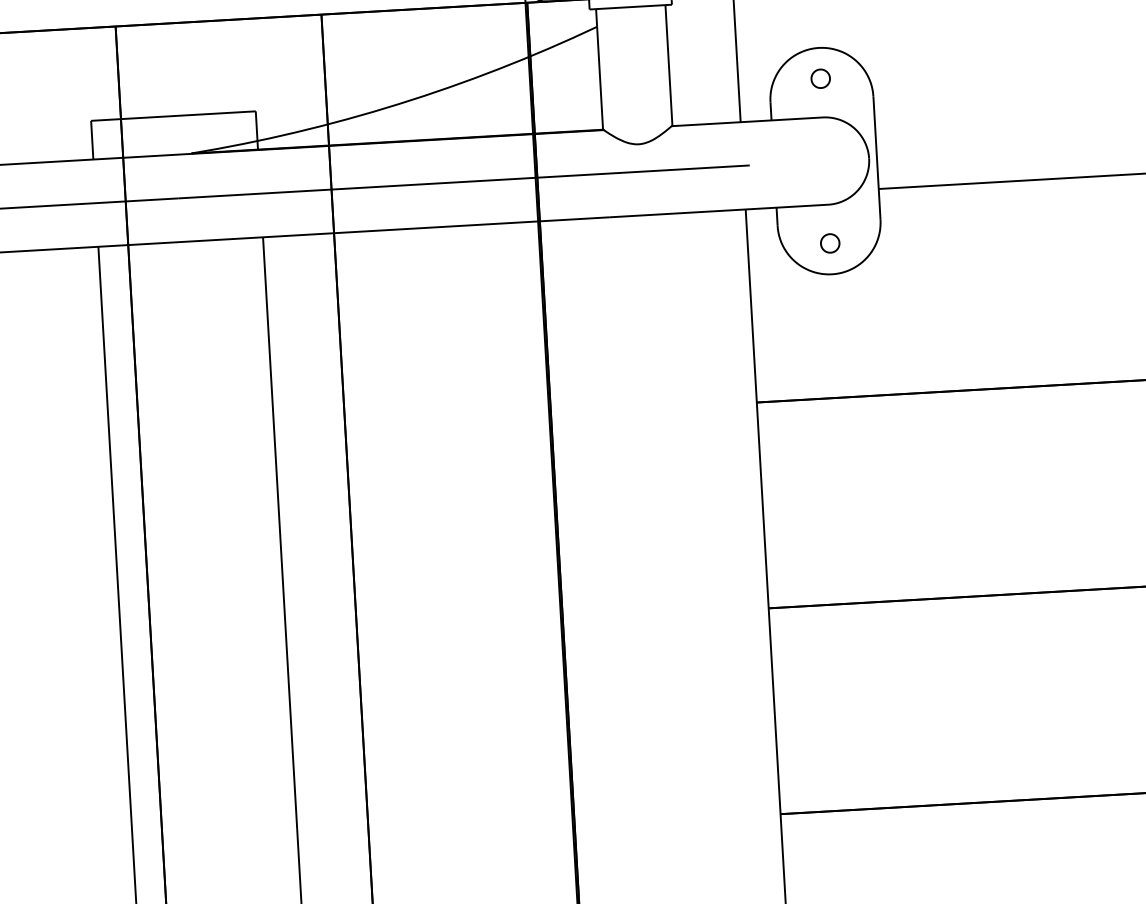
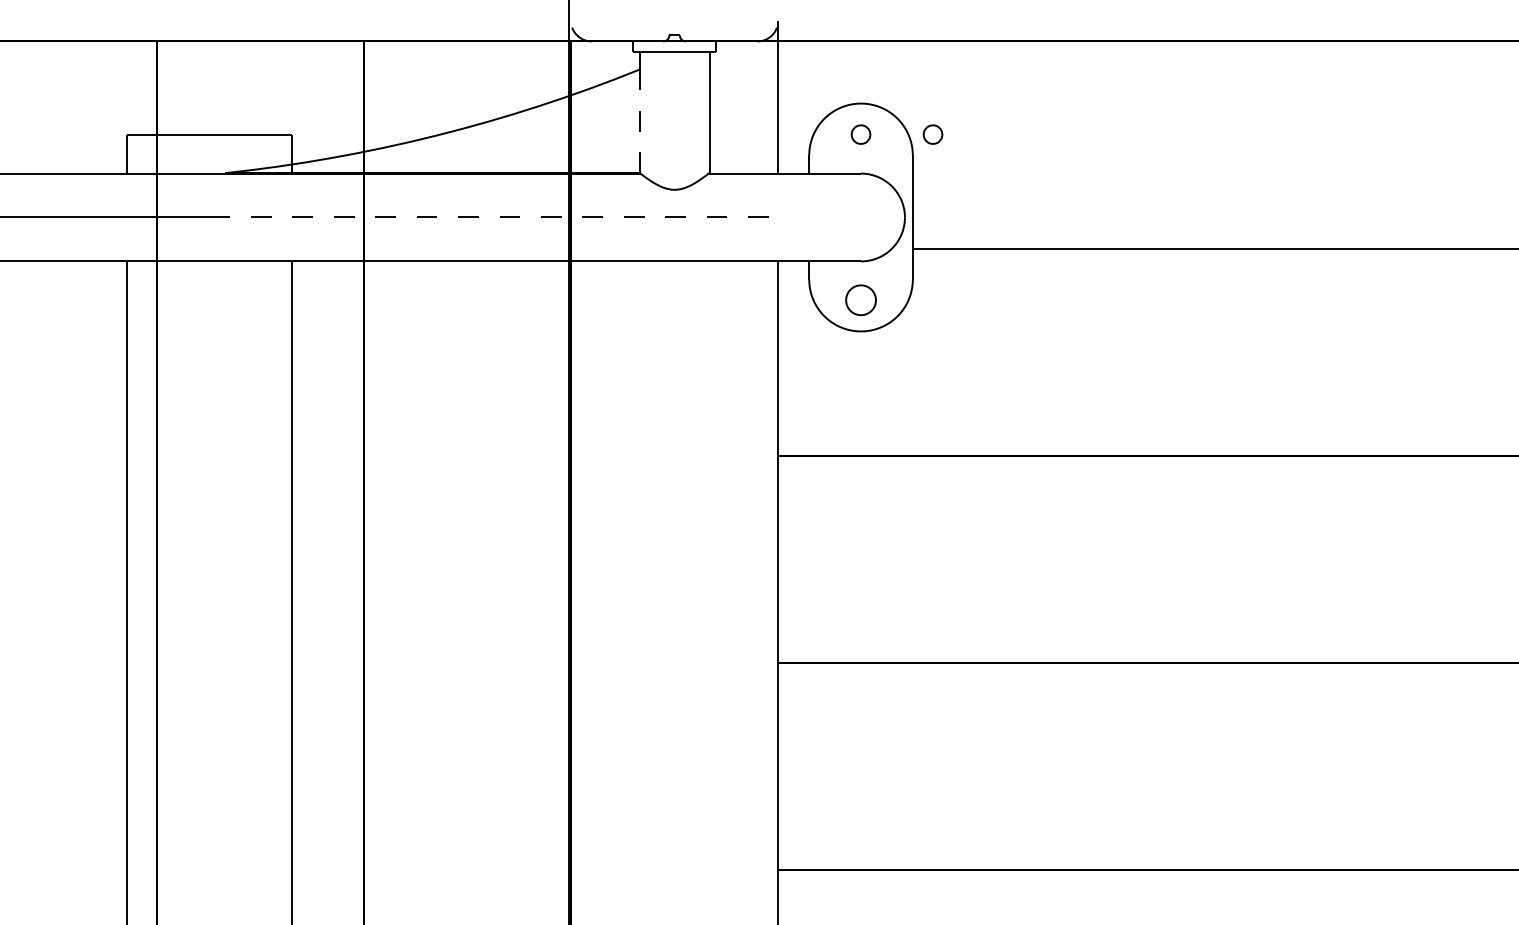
part: (891, 74) -> (932, 134), added
line: (599, 78) -> (639, 121), solid -> dashed
line: (464, 181) -> (497, 217), solid -> dashed
part: (829, 243) -> (860, 300), size x1.6

